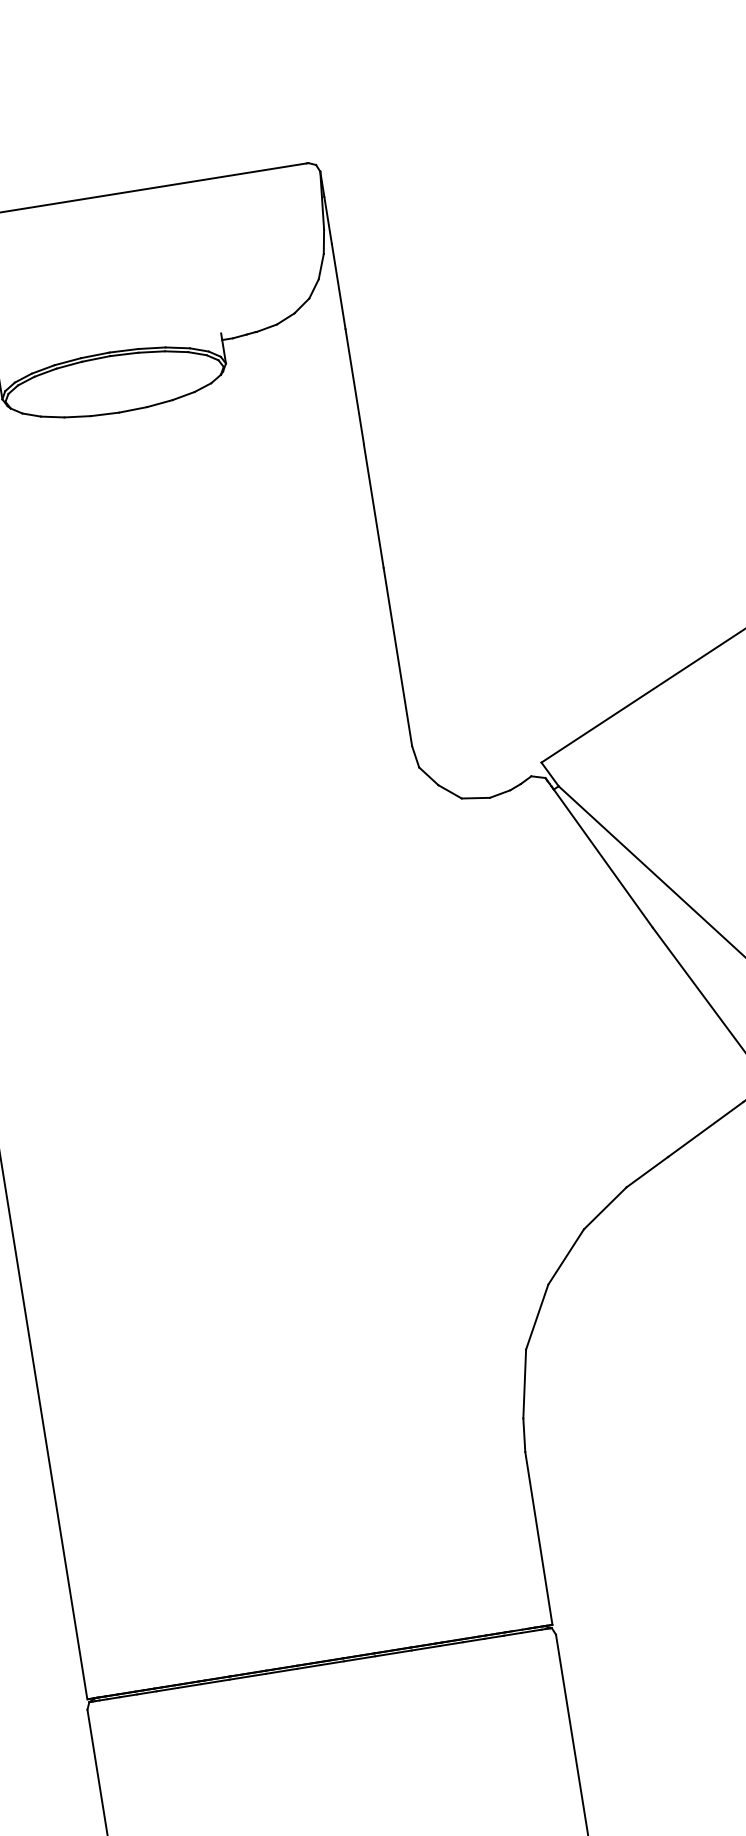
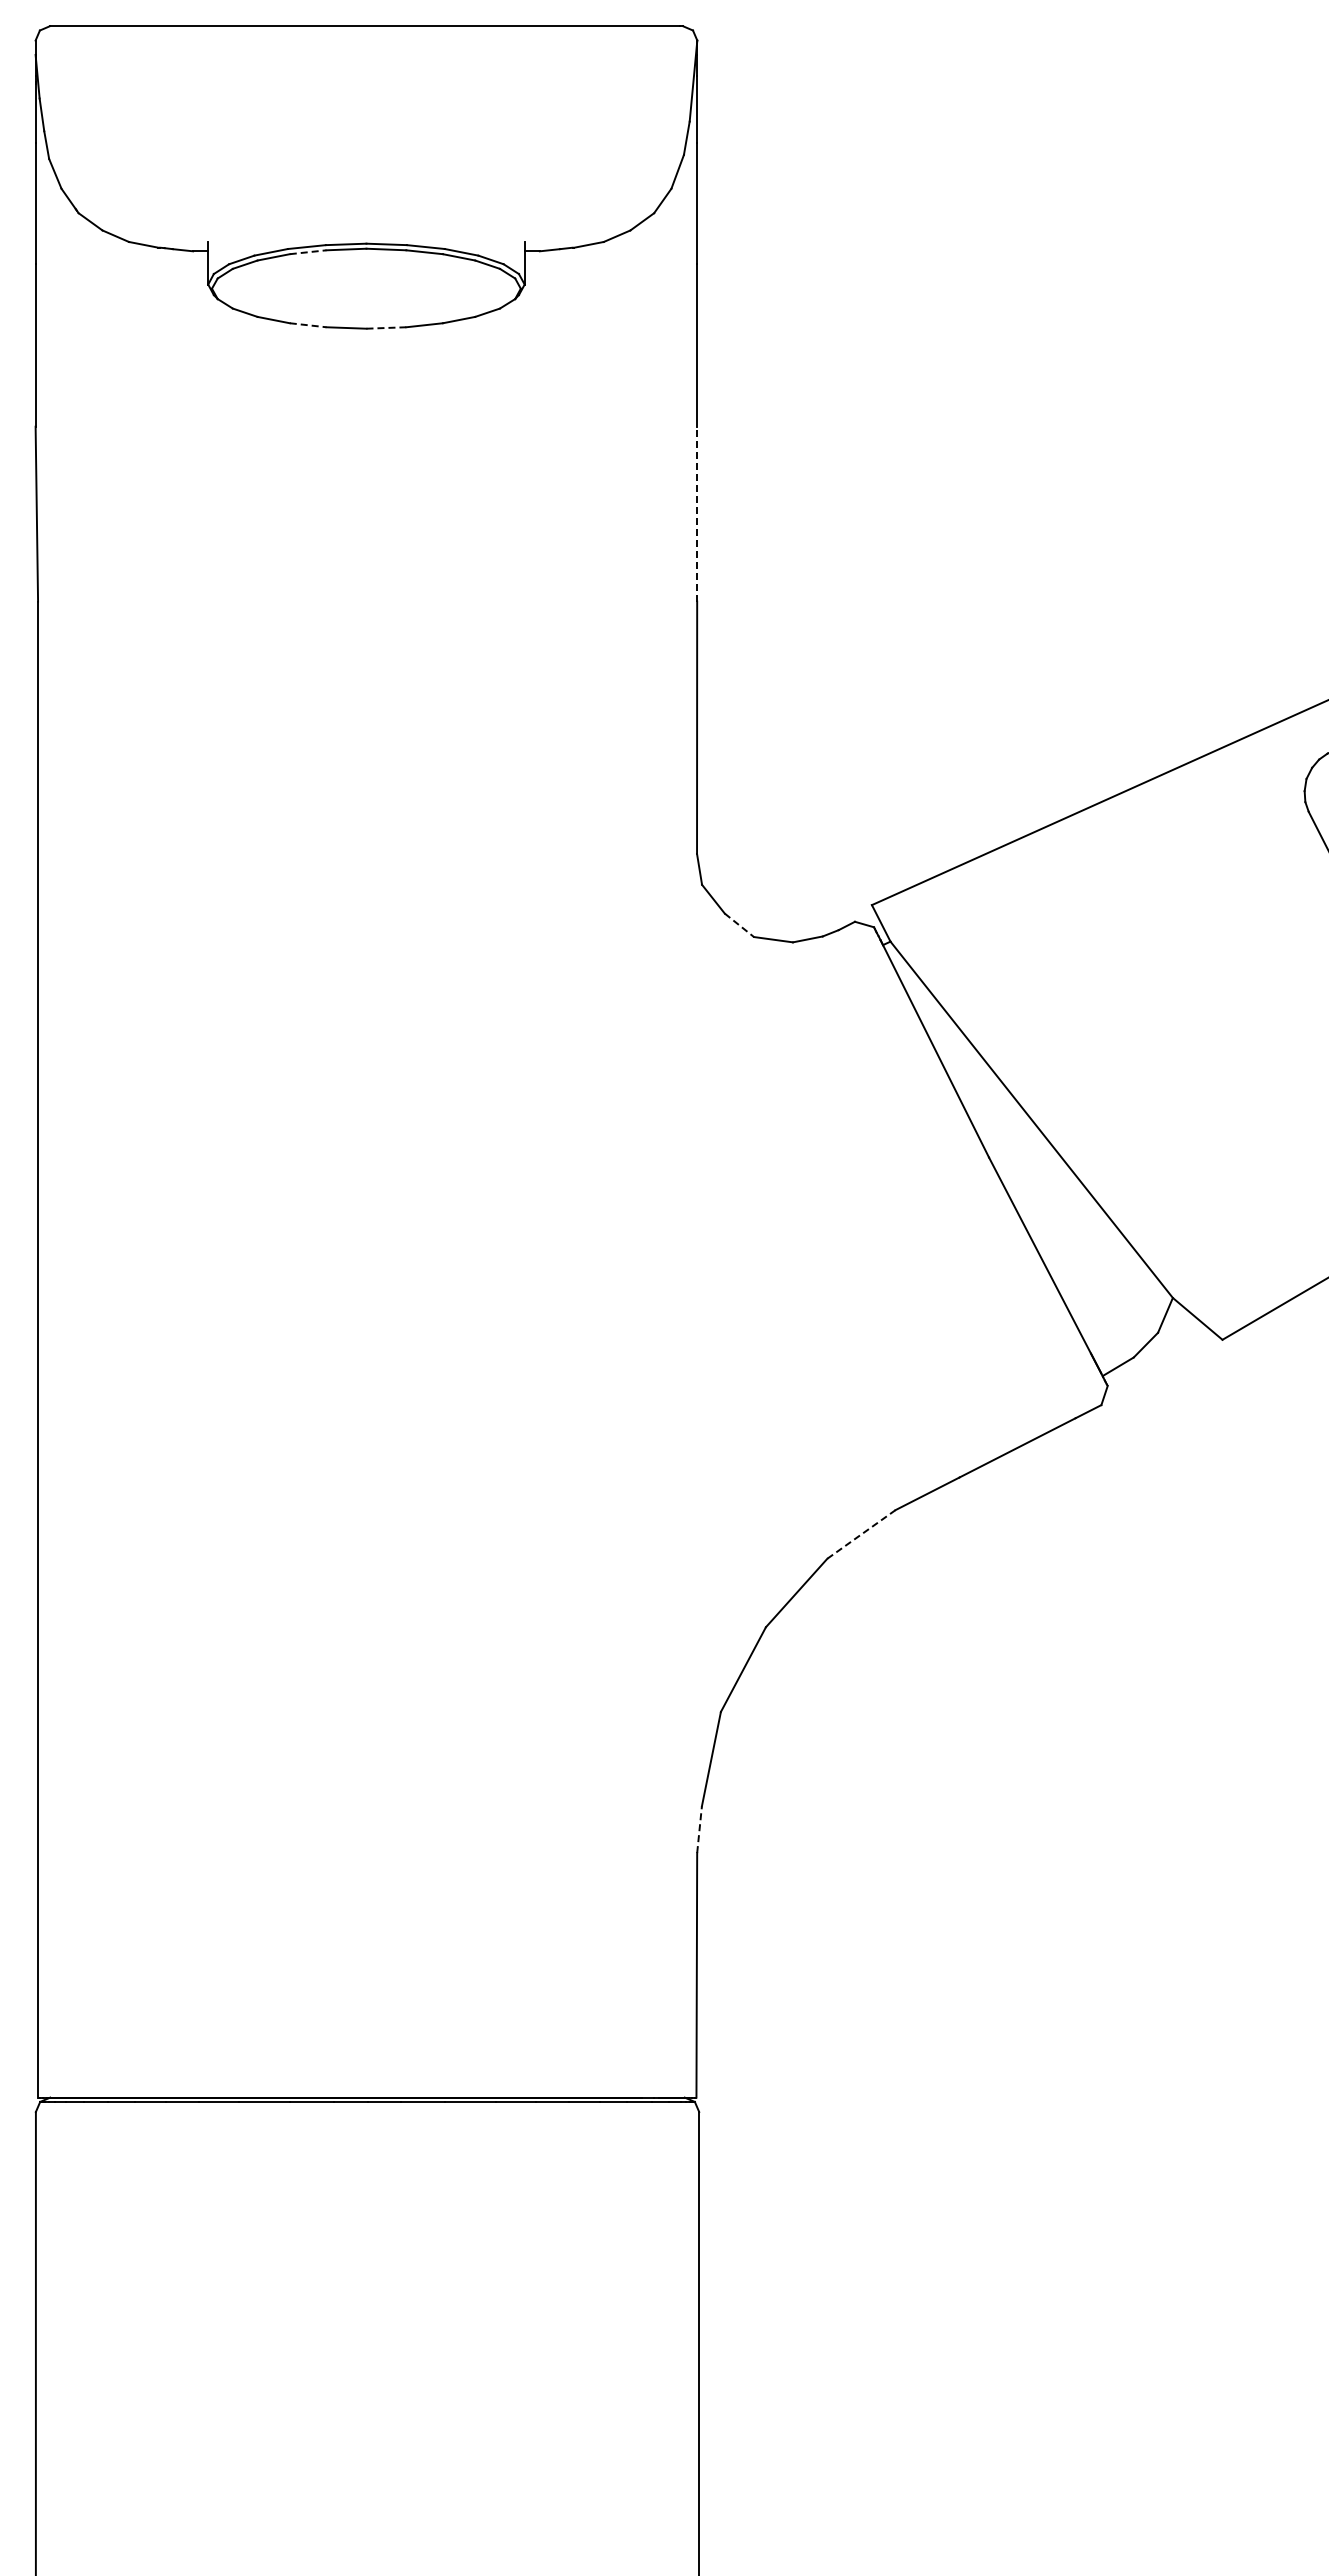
line: (69, 365) -> (308, 252), solid -> dashed
line: (133, 409) -> (386, 327), solid -> dashed
line: (77, 416) -> (308, 325), solid -> dashed
line: (373, 505) -> (697, 513), solid -> dashed
line: (450, 791) -> (739, 925), solid -> dashed
line: (605, 1208) -> (861, 1534), solid -> dashed
line: (524, 1435) -> (699, 1829), solid -> dashed

